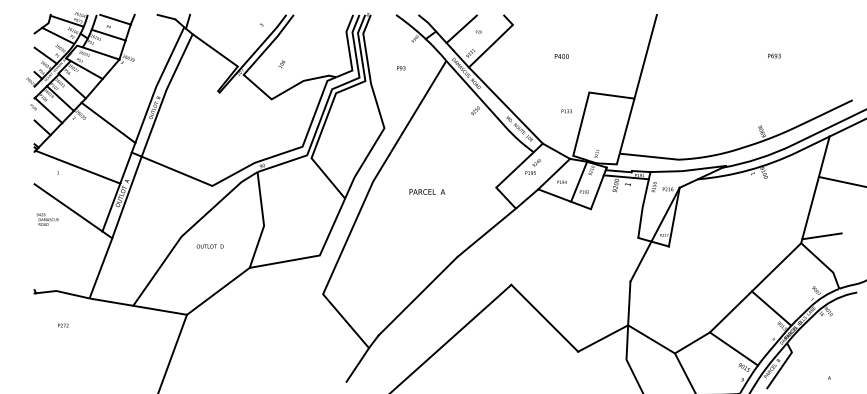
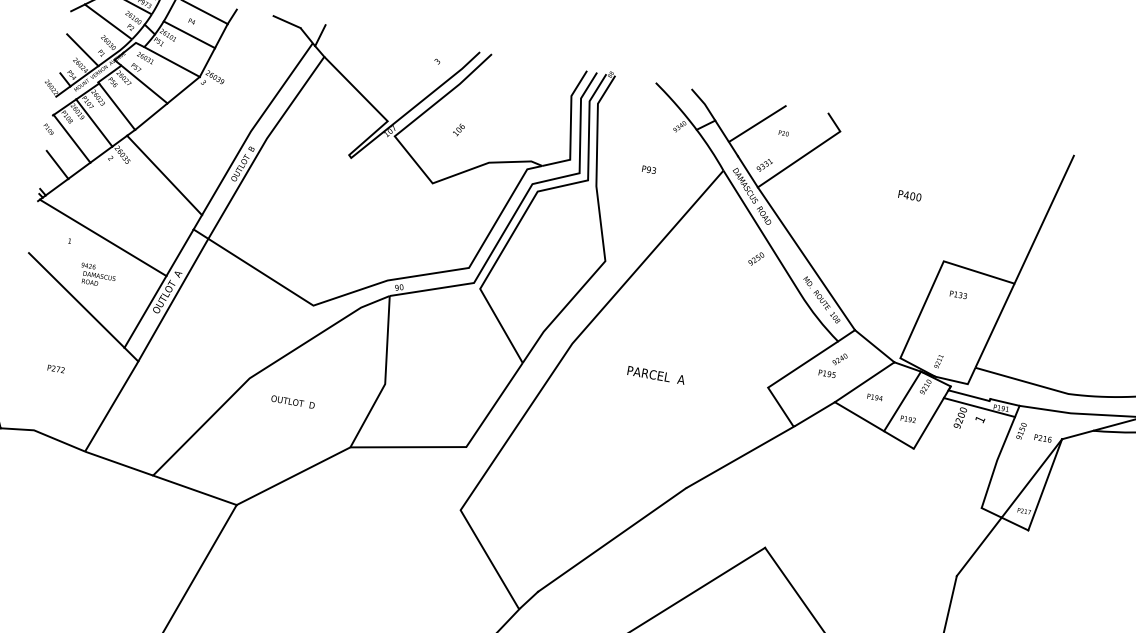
text: (566, 111) -> (958, 295), moved
text: (47, 219) -> (97, 275), moved
text: (63, 325) -> (56, 368), moved

